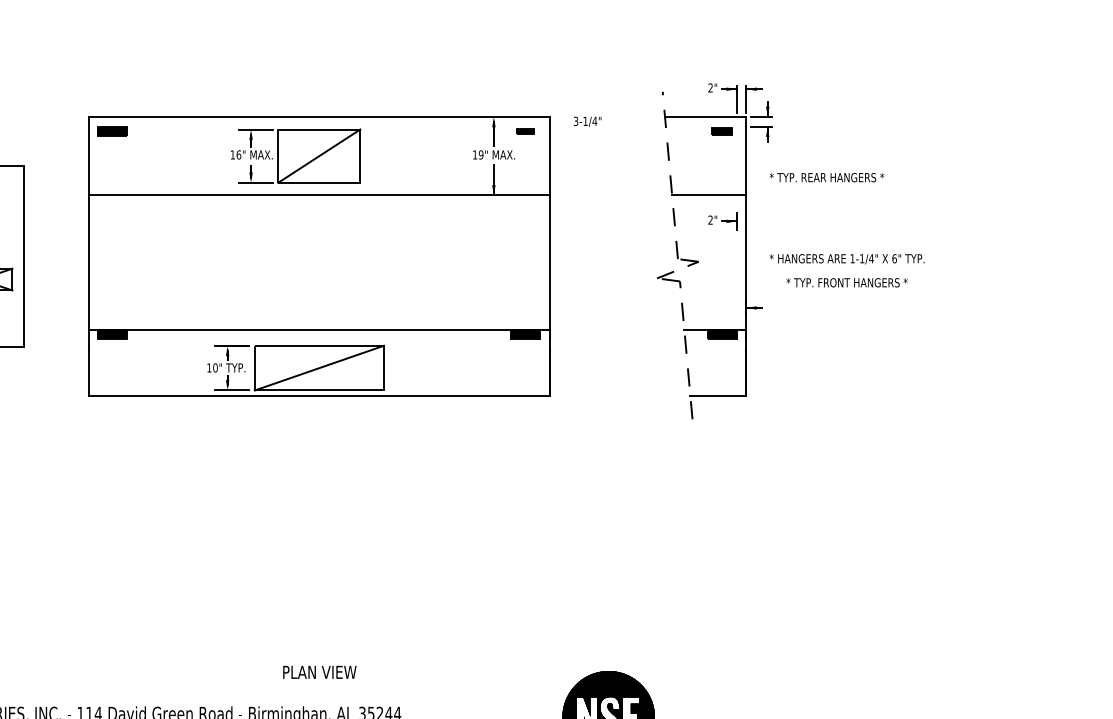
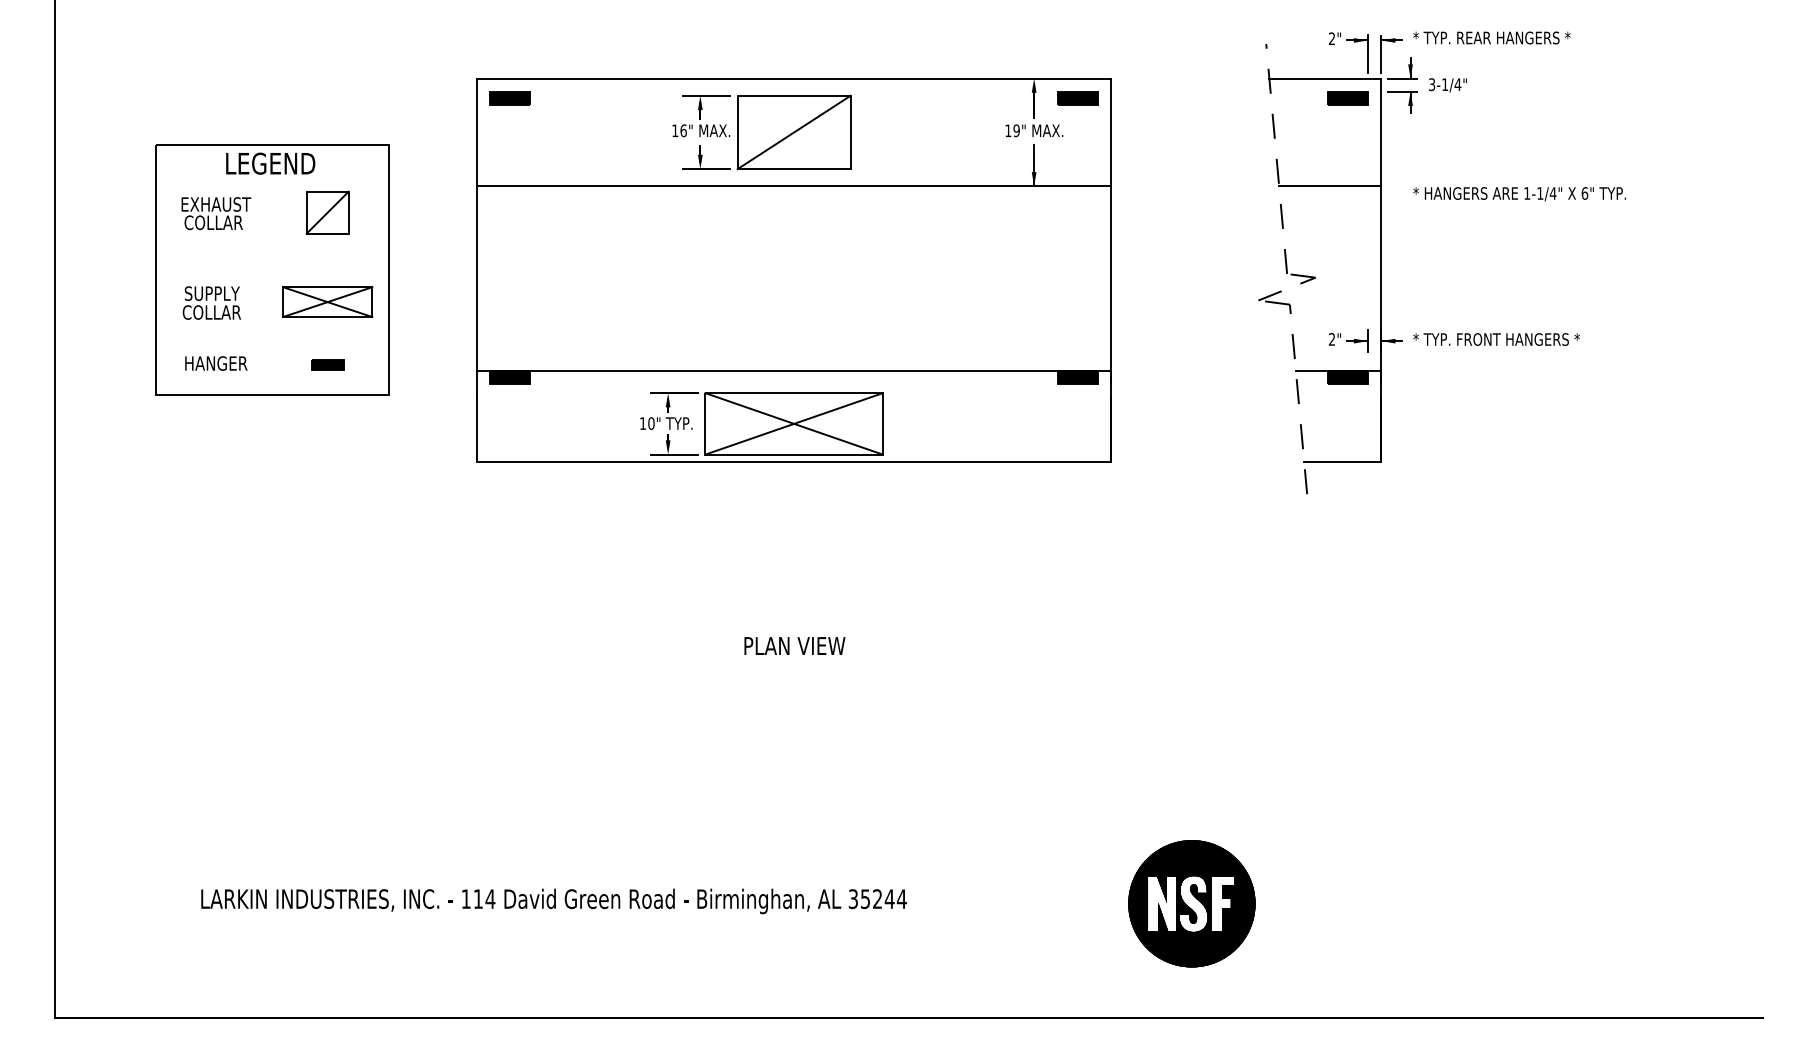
text: (587, 121) -> (1447, 85), moved
part: (525, 131) -> (1077, 98), size x1.67
part: (721, 131) -> (1347, 98), size x1.43
text: (826, 177) -> (1491, 37), moved
part: (722, 220) -> (1348, 340), moved
text: (847, 259) -> (1519, 194), moved
text: (847, 282) -> (1496, 339), moved
line: (318, 367) -> (793, 423), added
text: (319, 671) -> (794, 645), moved

